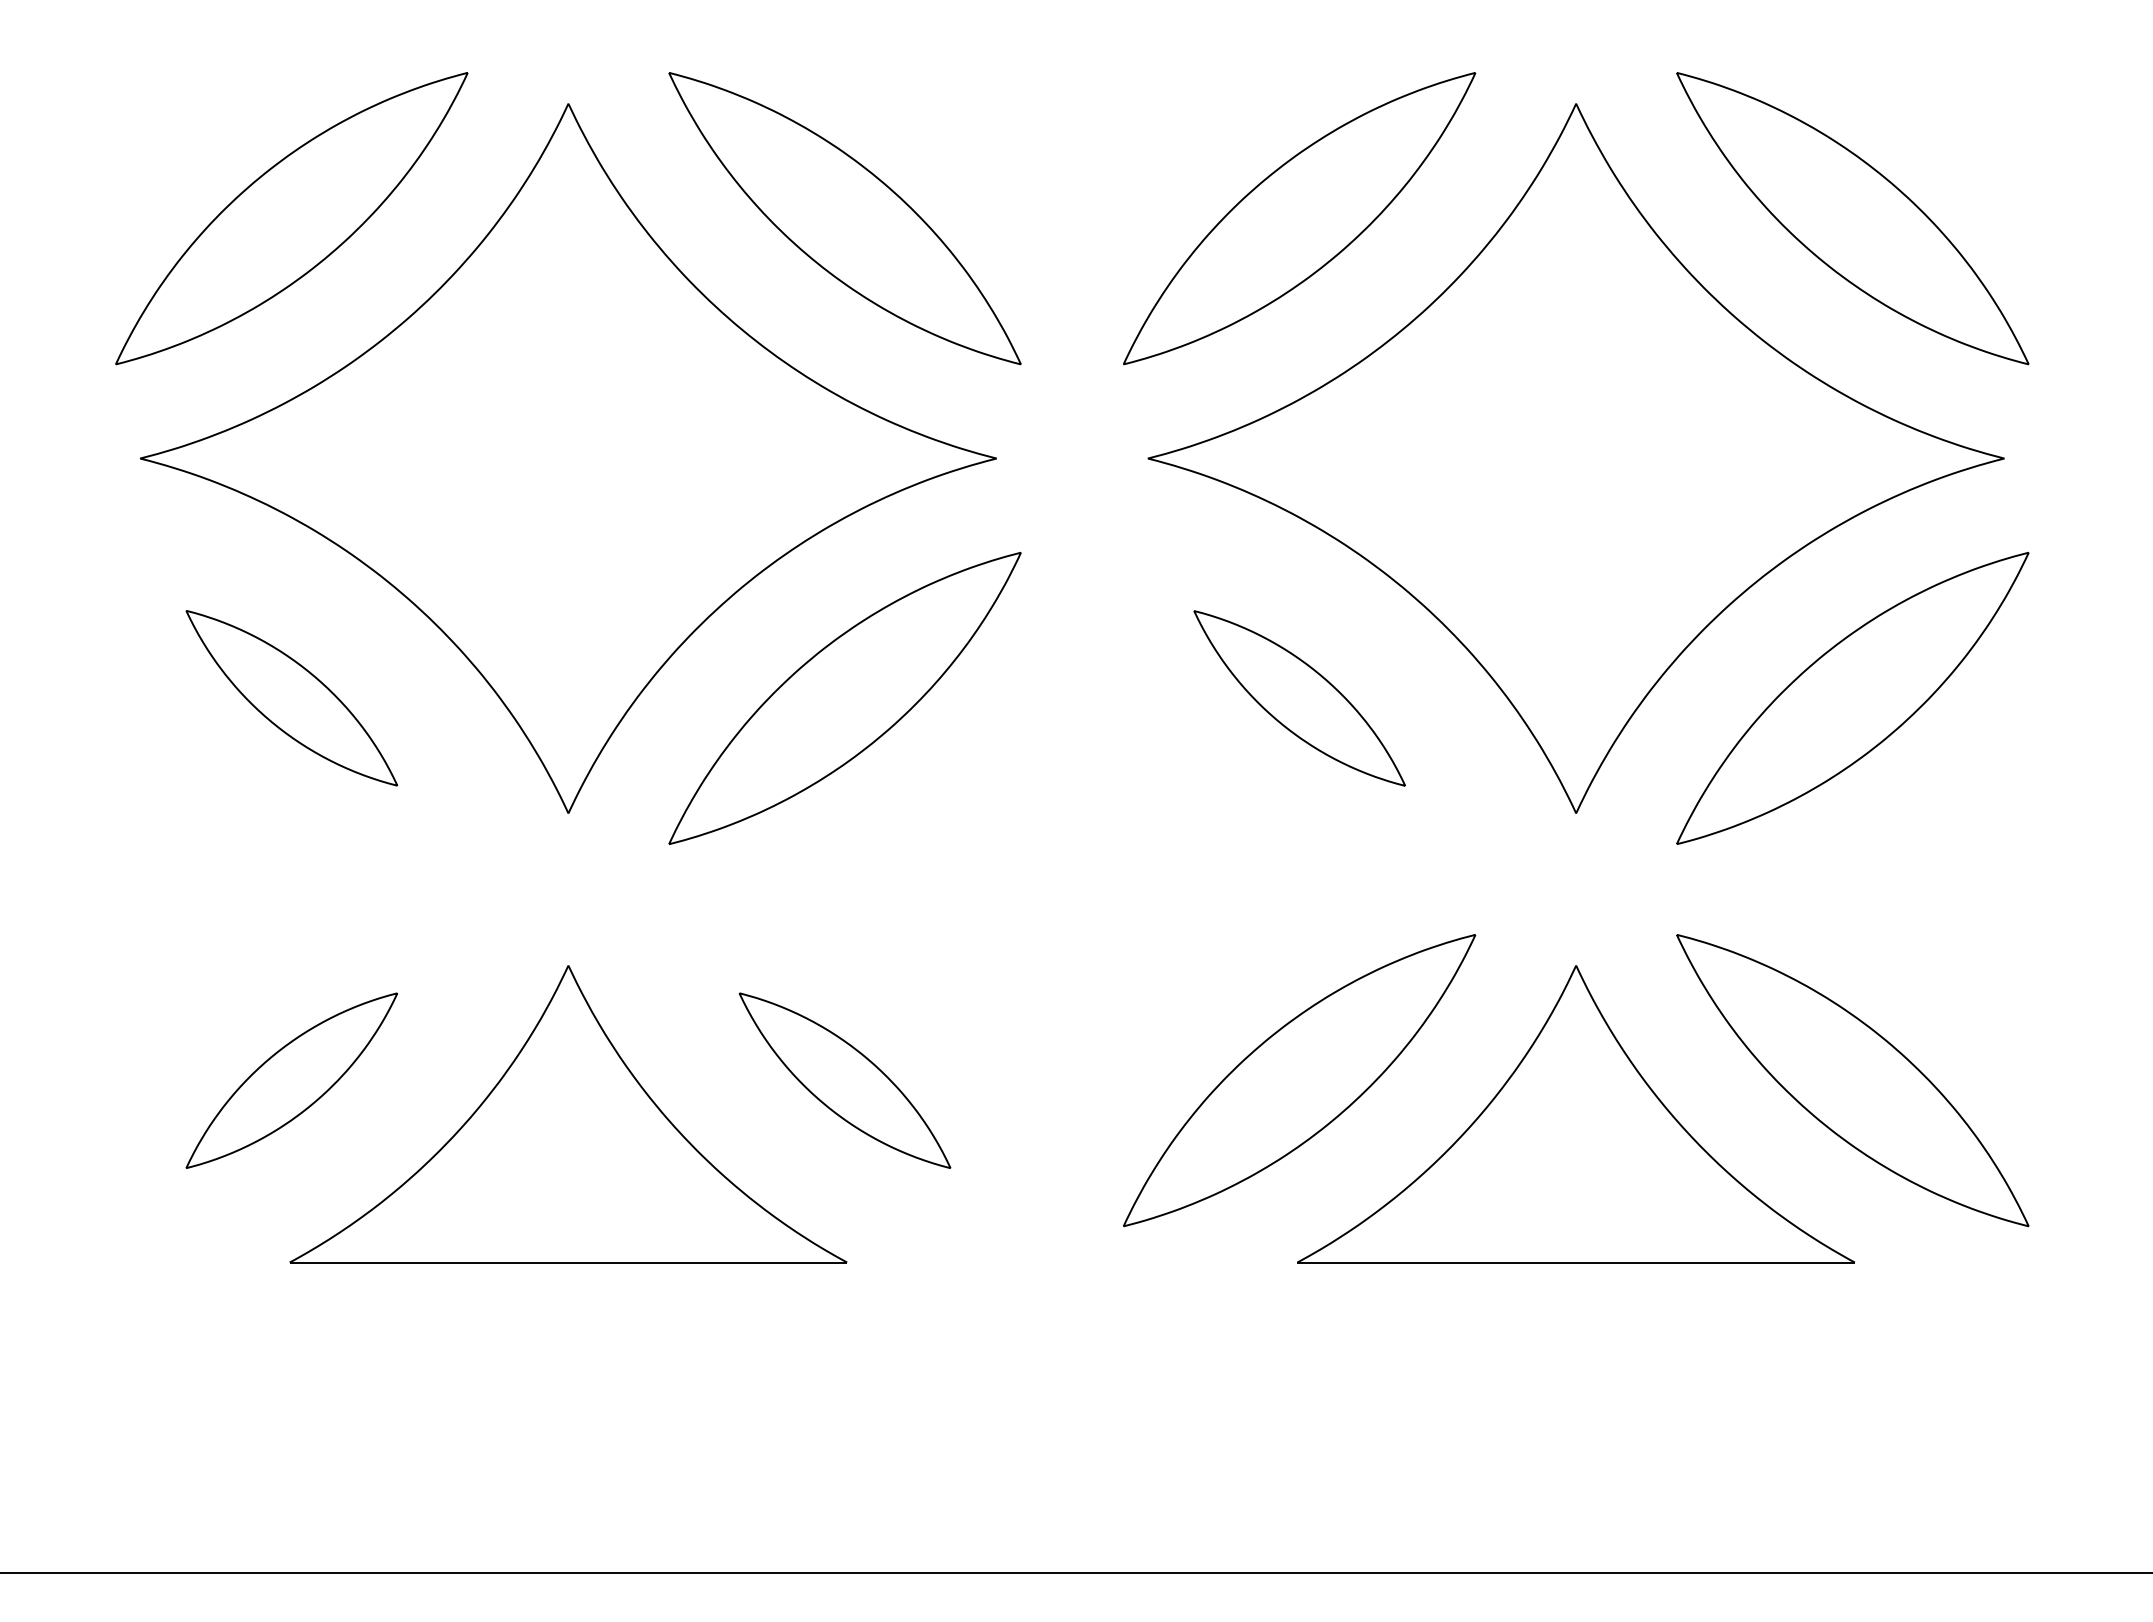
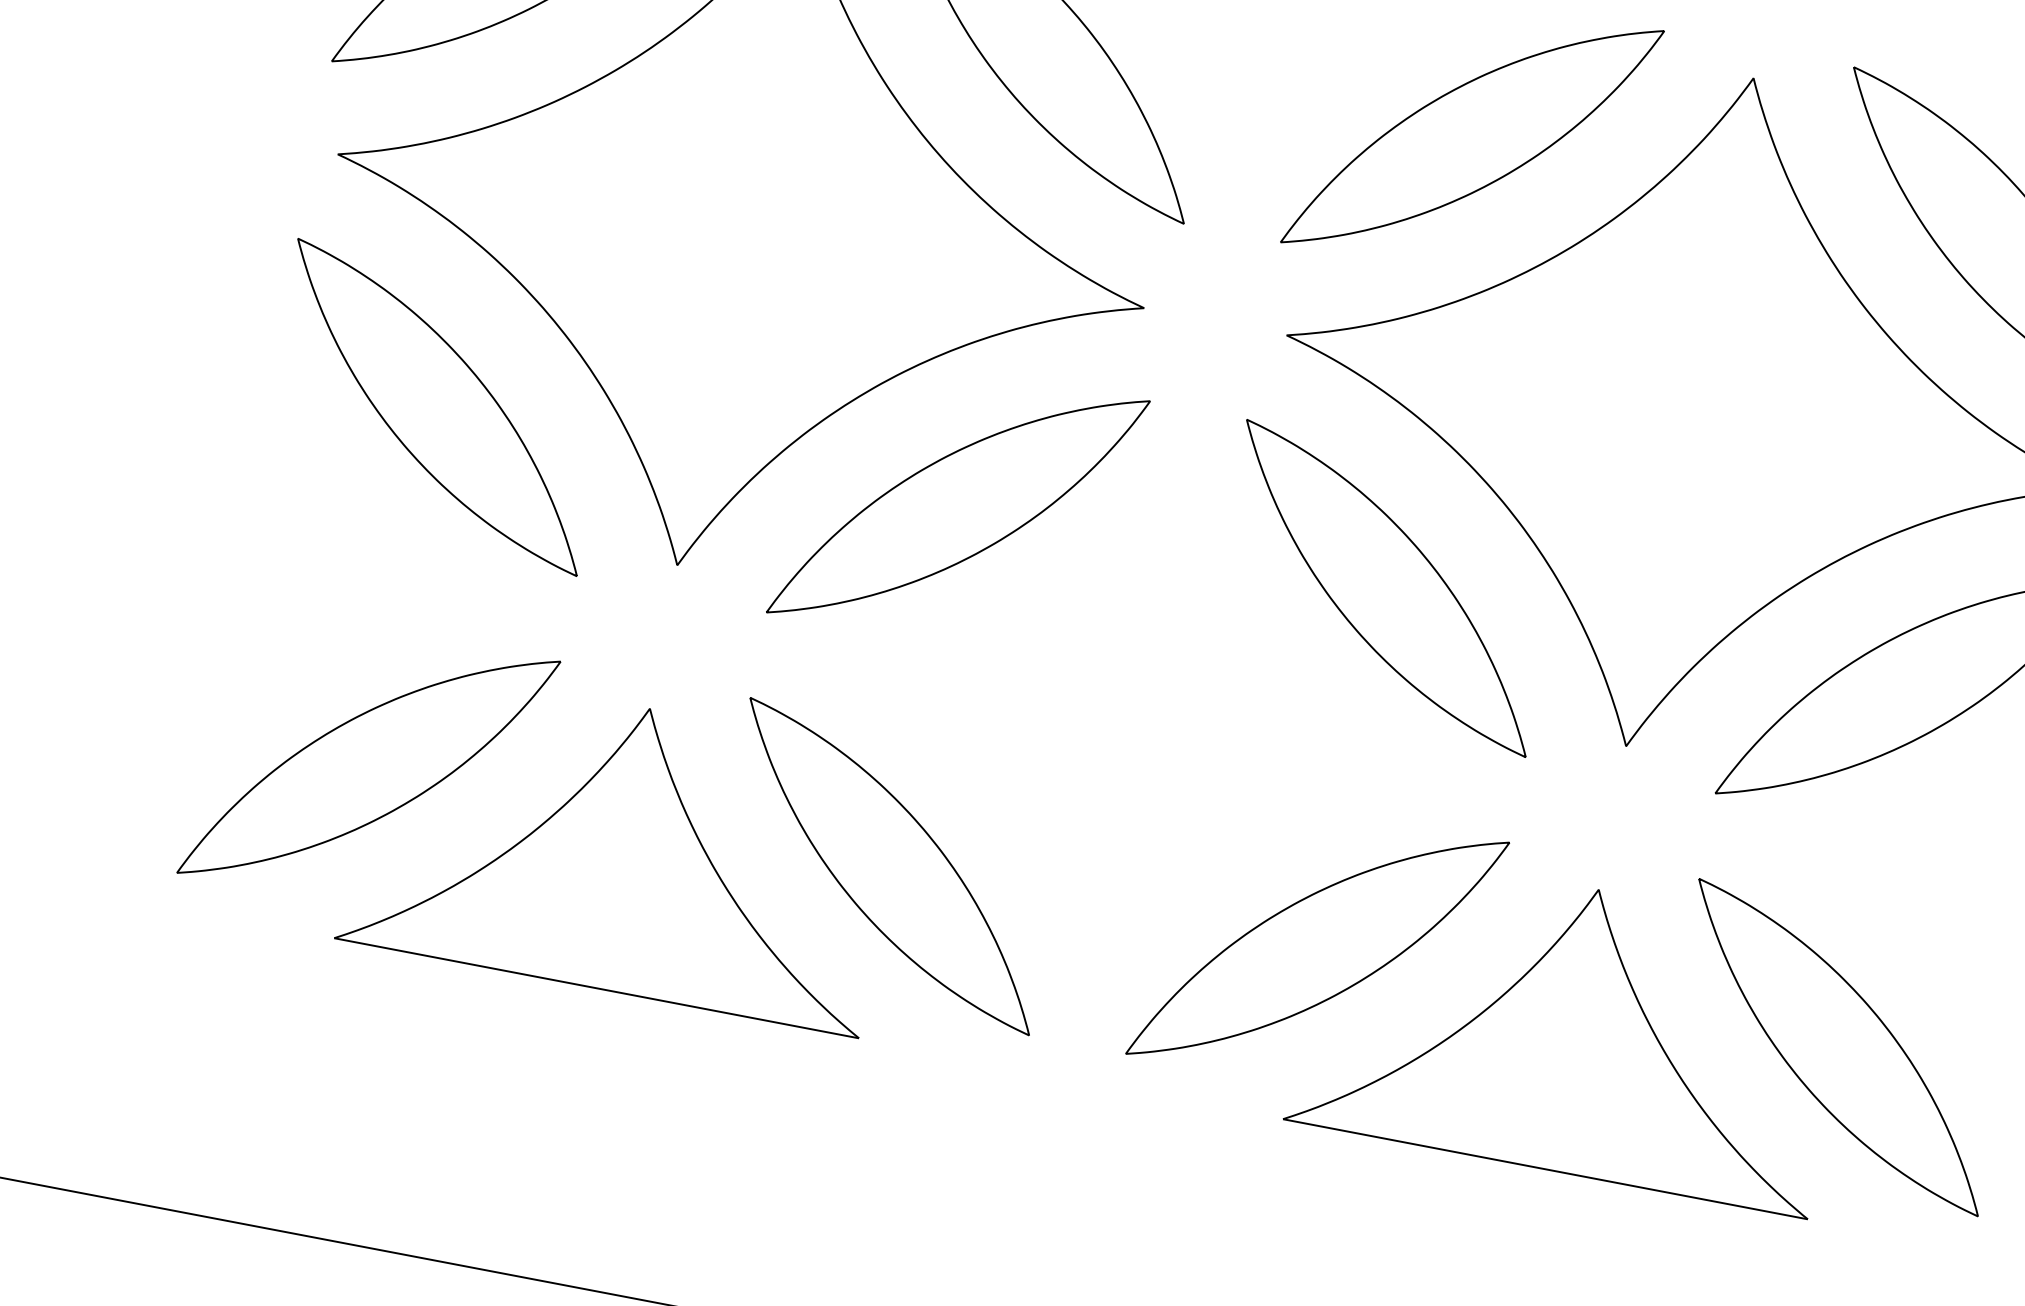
part: (291, 697) -> (437, 406), size x1.67
part: (1299, 698) -> (1386, 588), size x1.67
part: (291, 1080) -> (368, 767), size x1.67
part: (844, 1080) -> (889, 866), size x1.67

